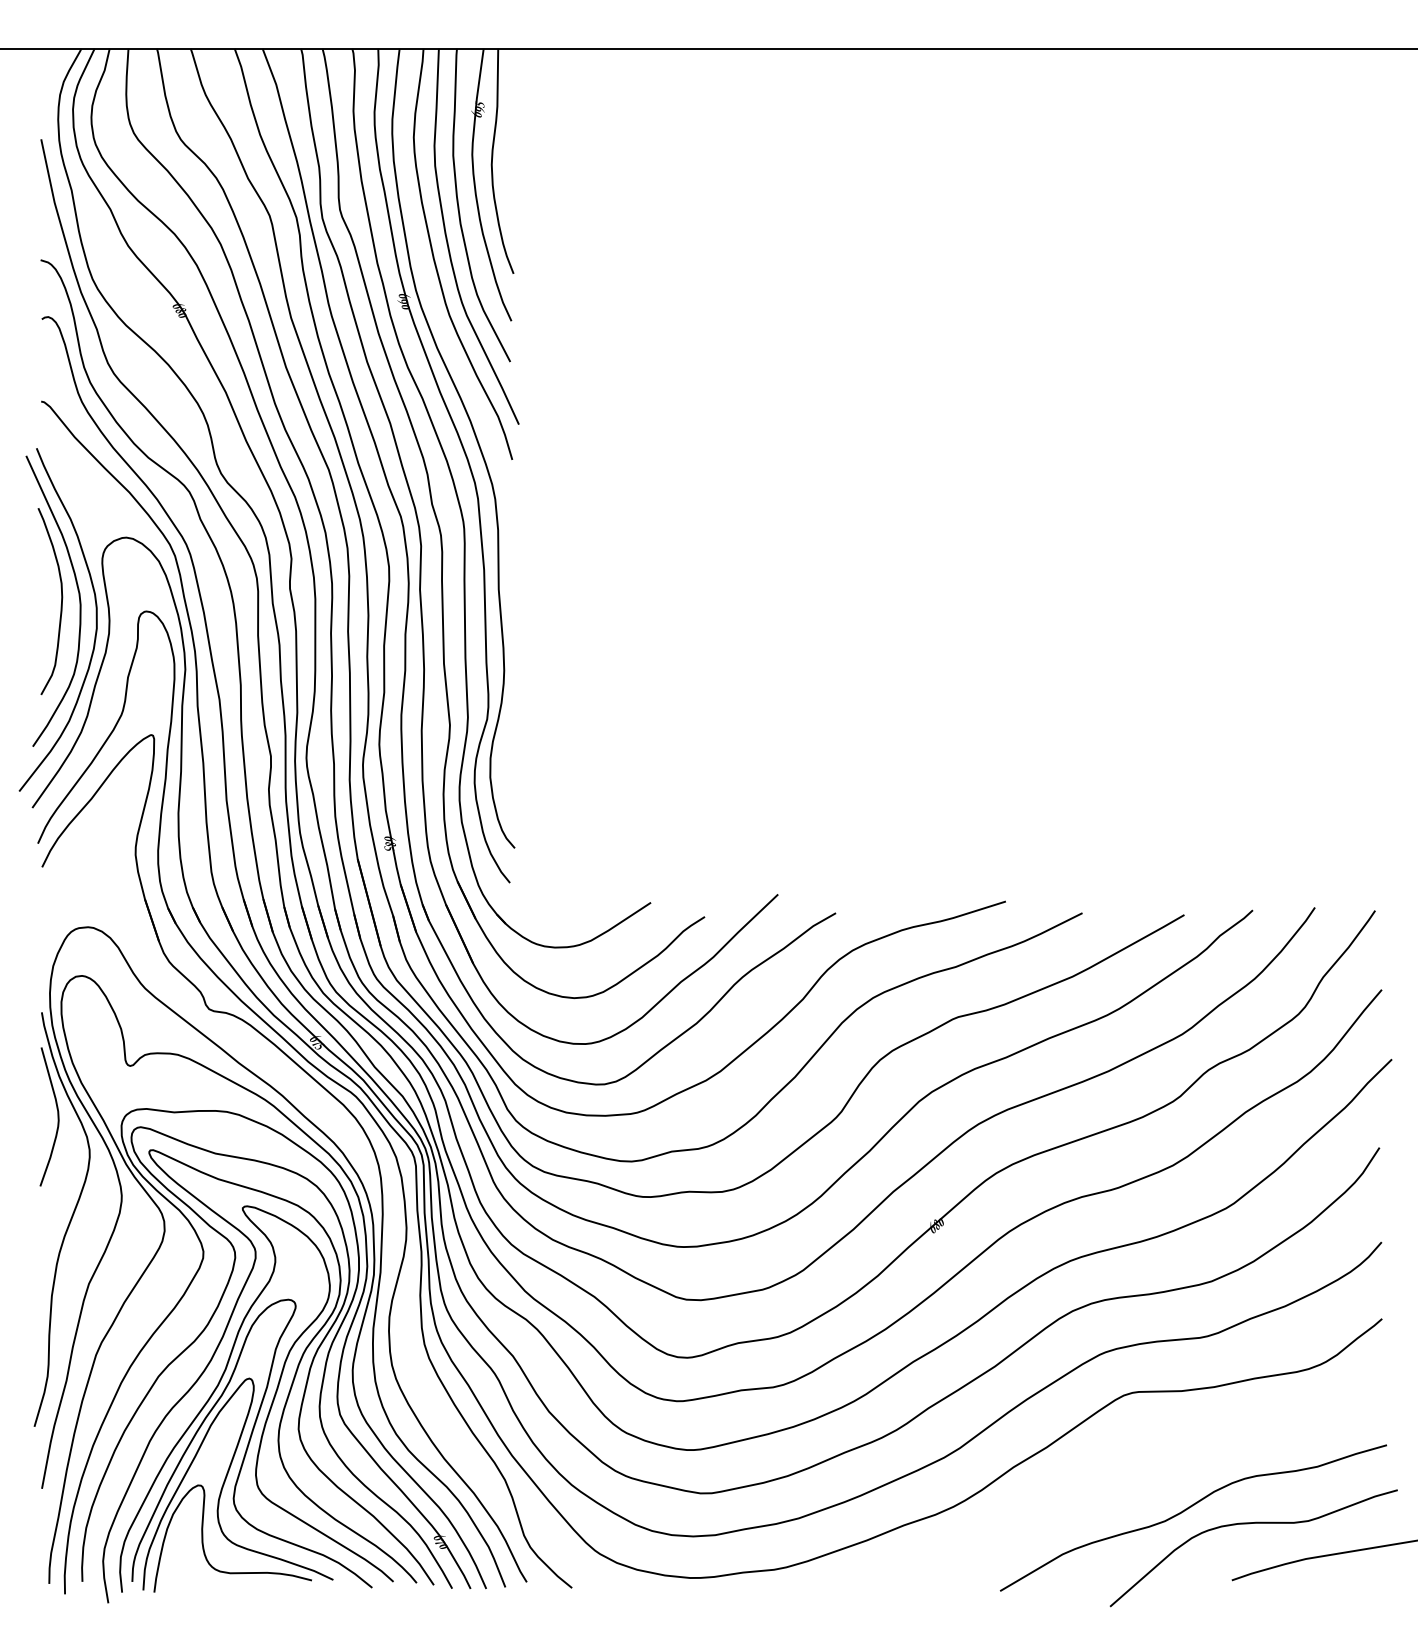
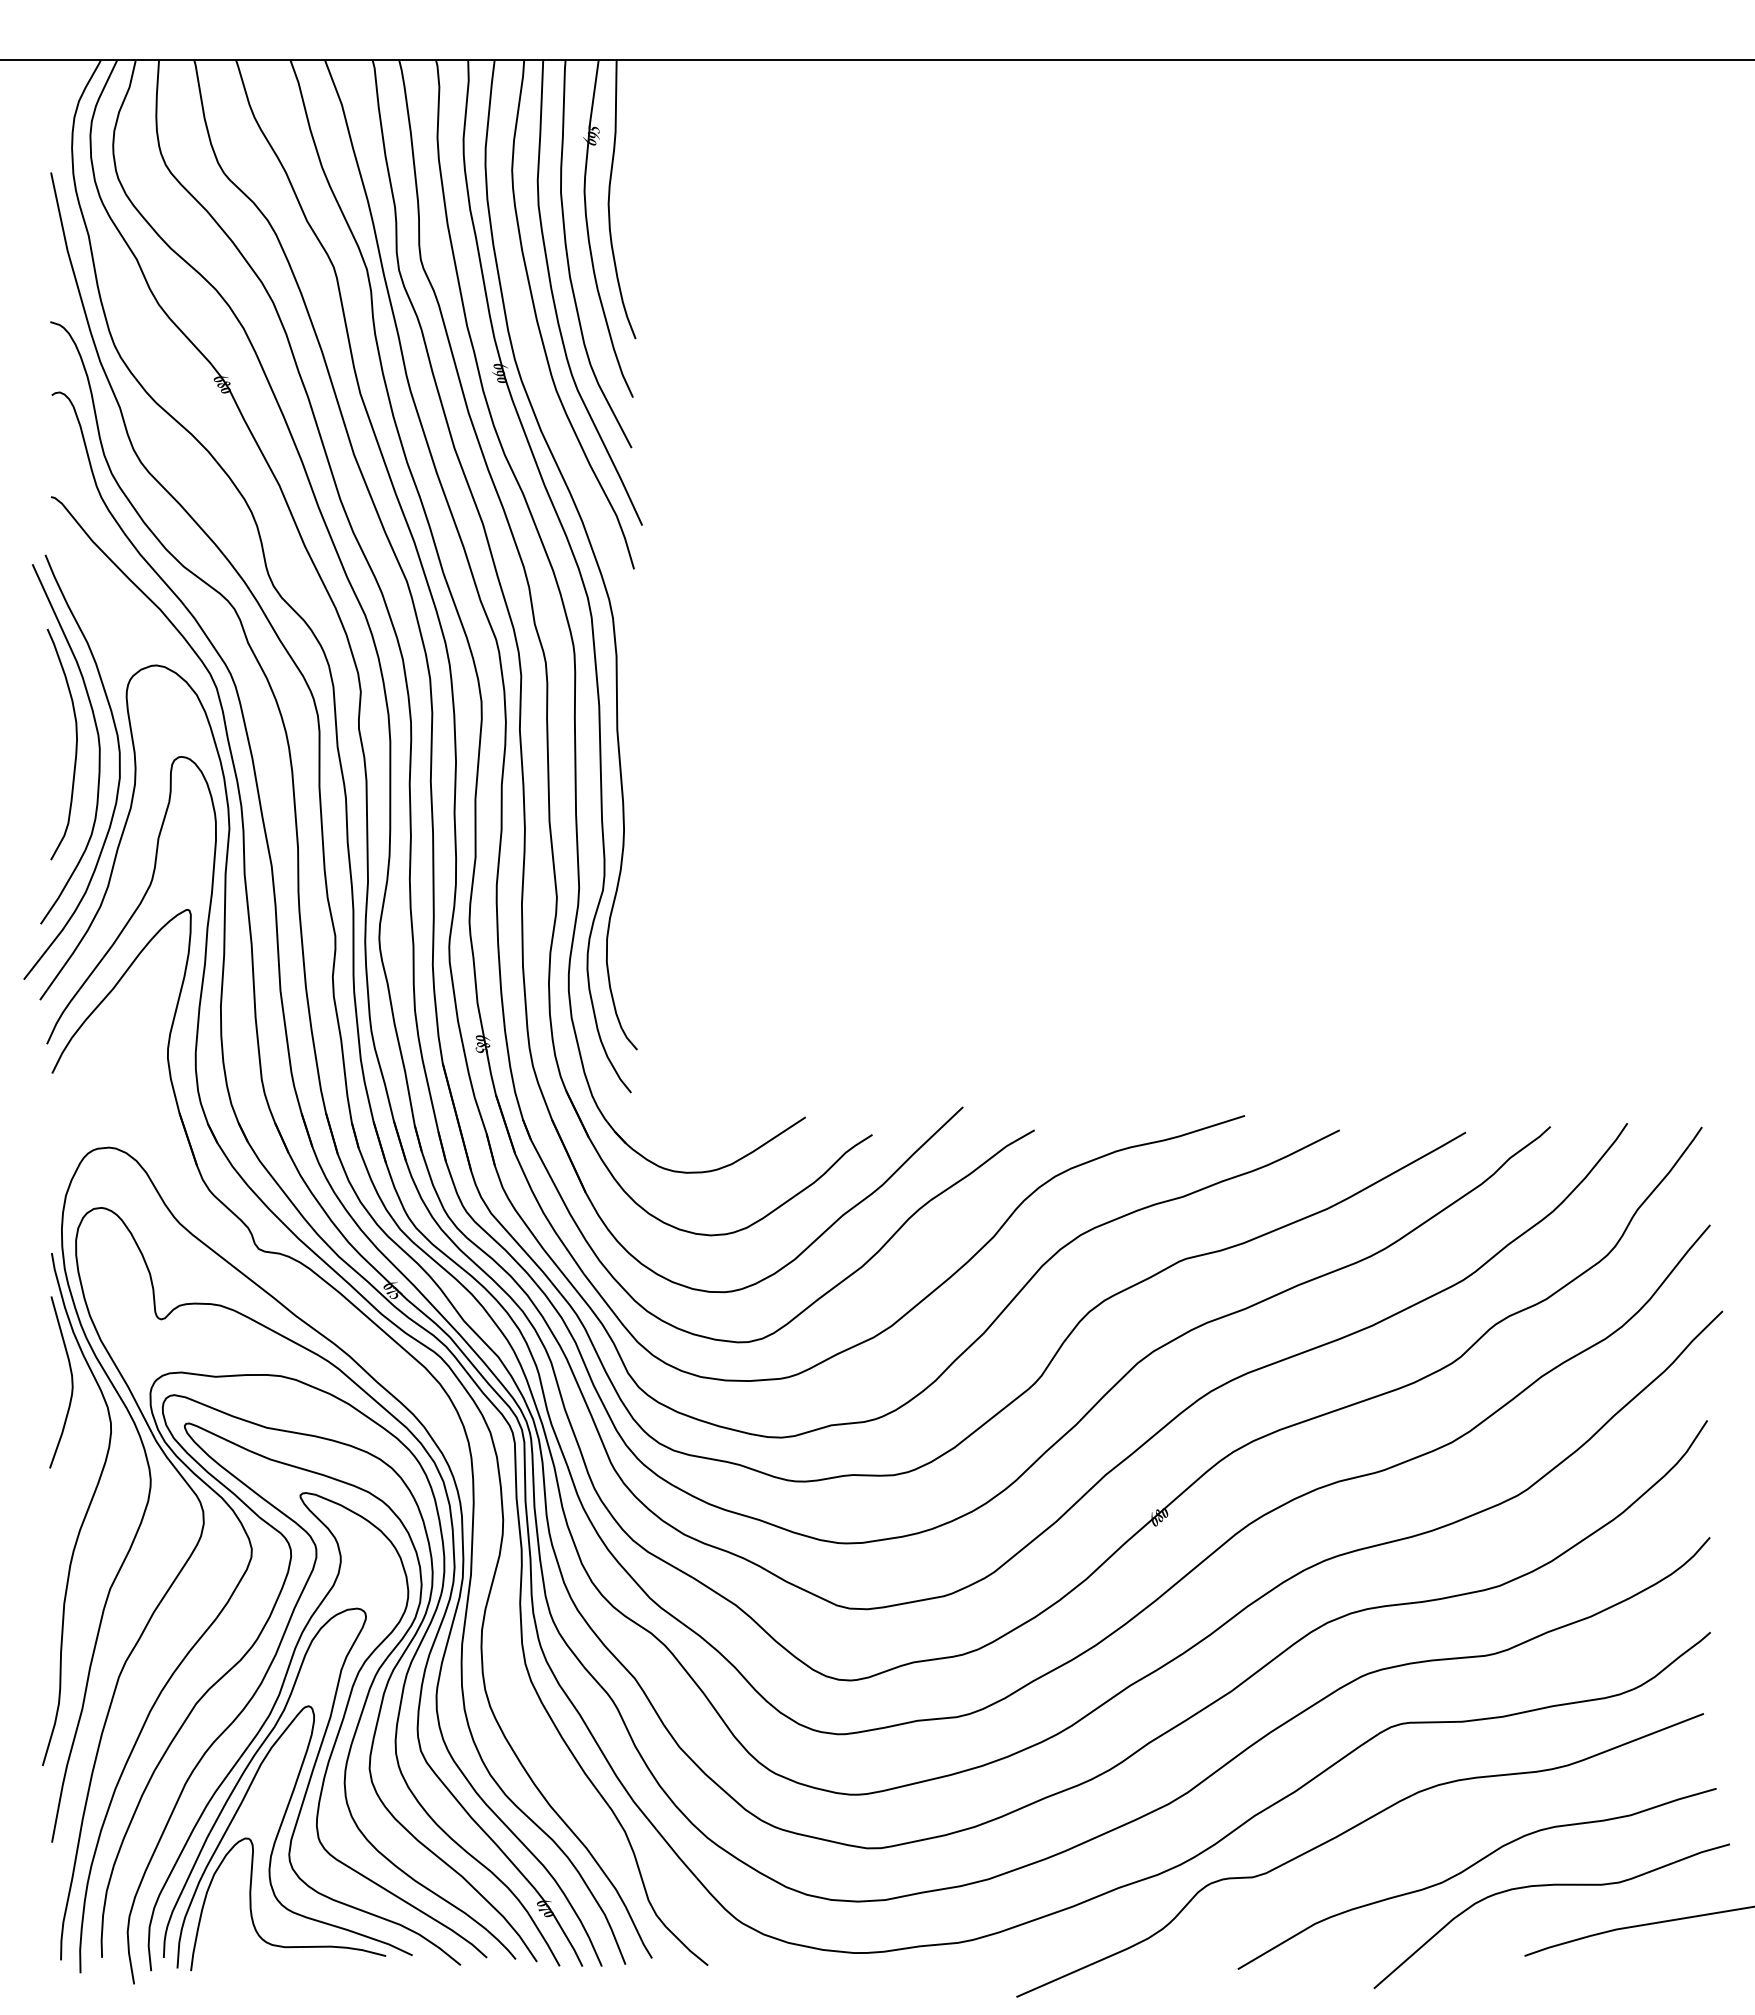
curve: (1089, 1479) -> (1348, 1831), added

